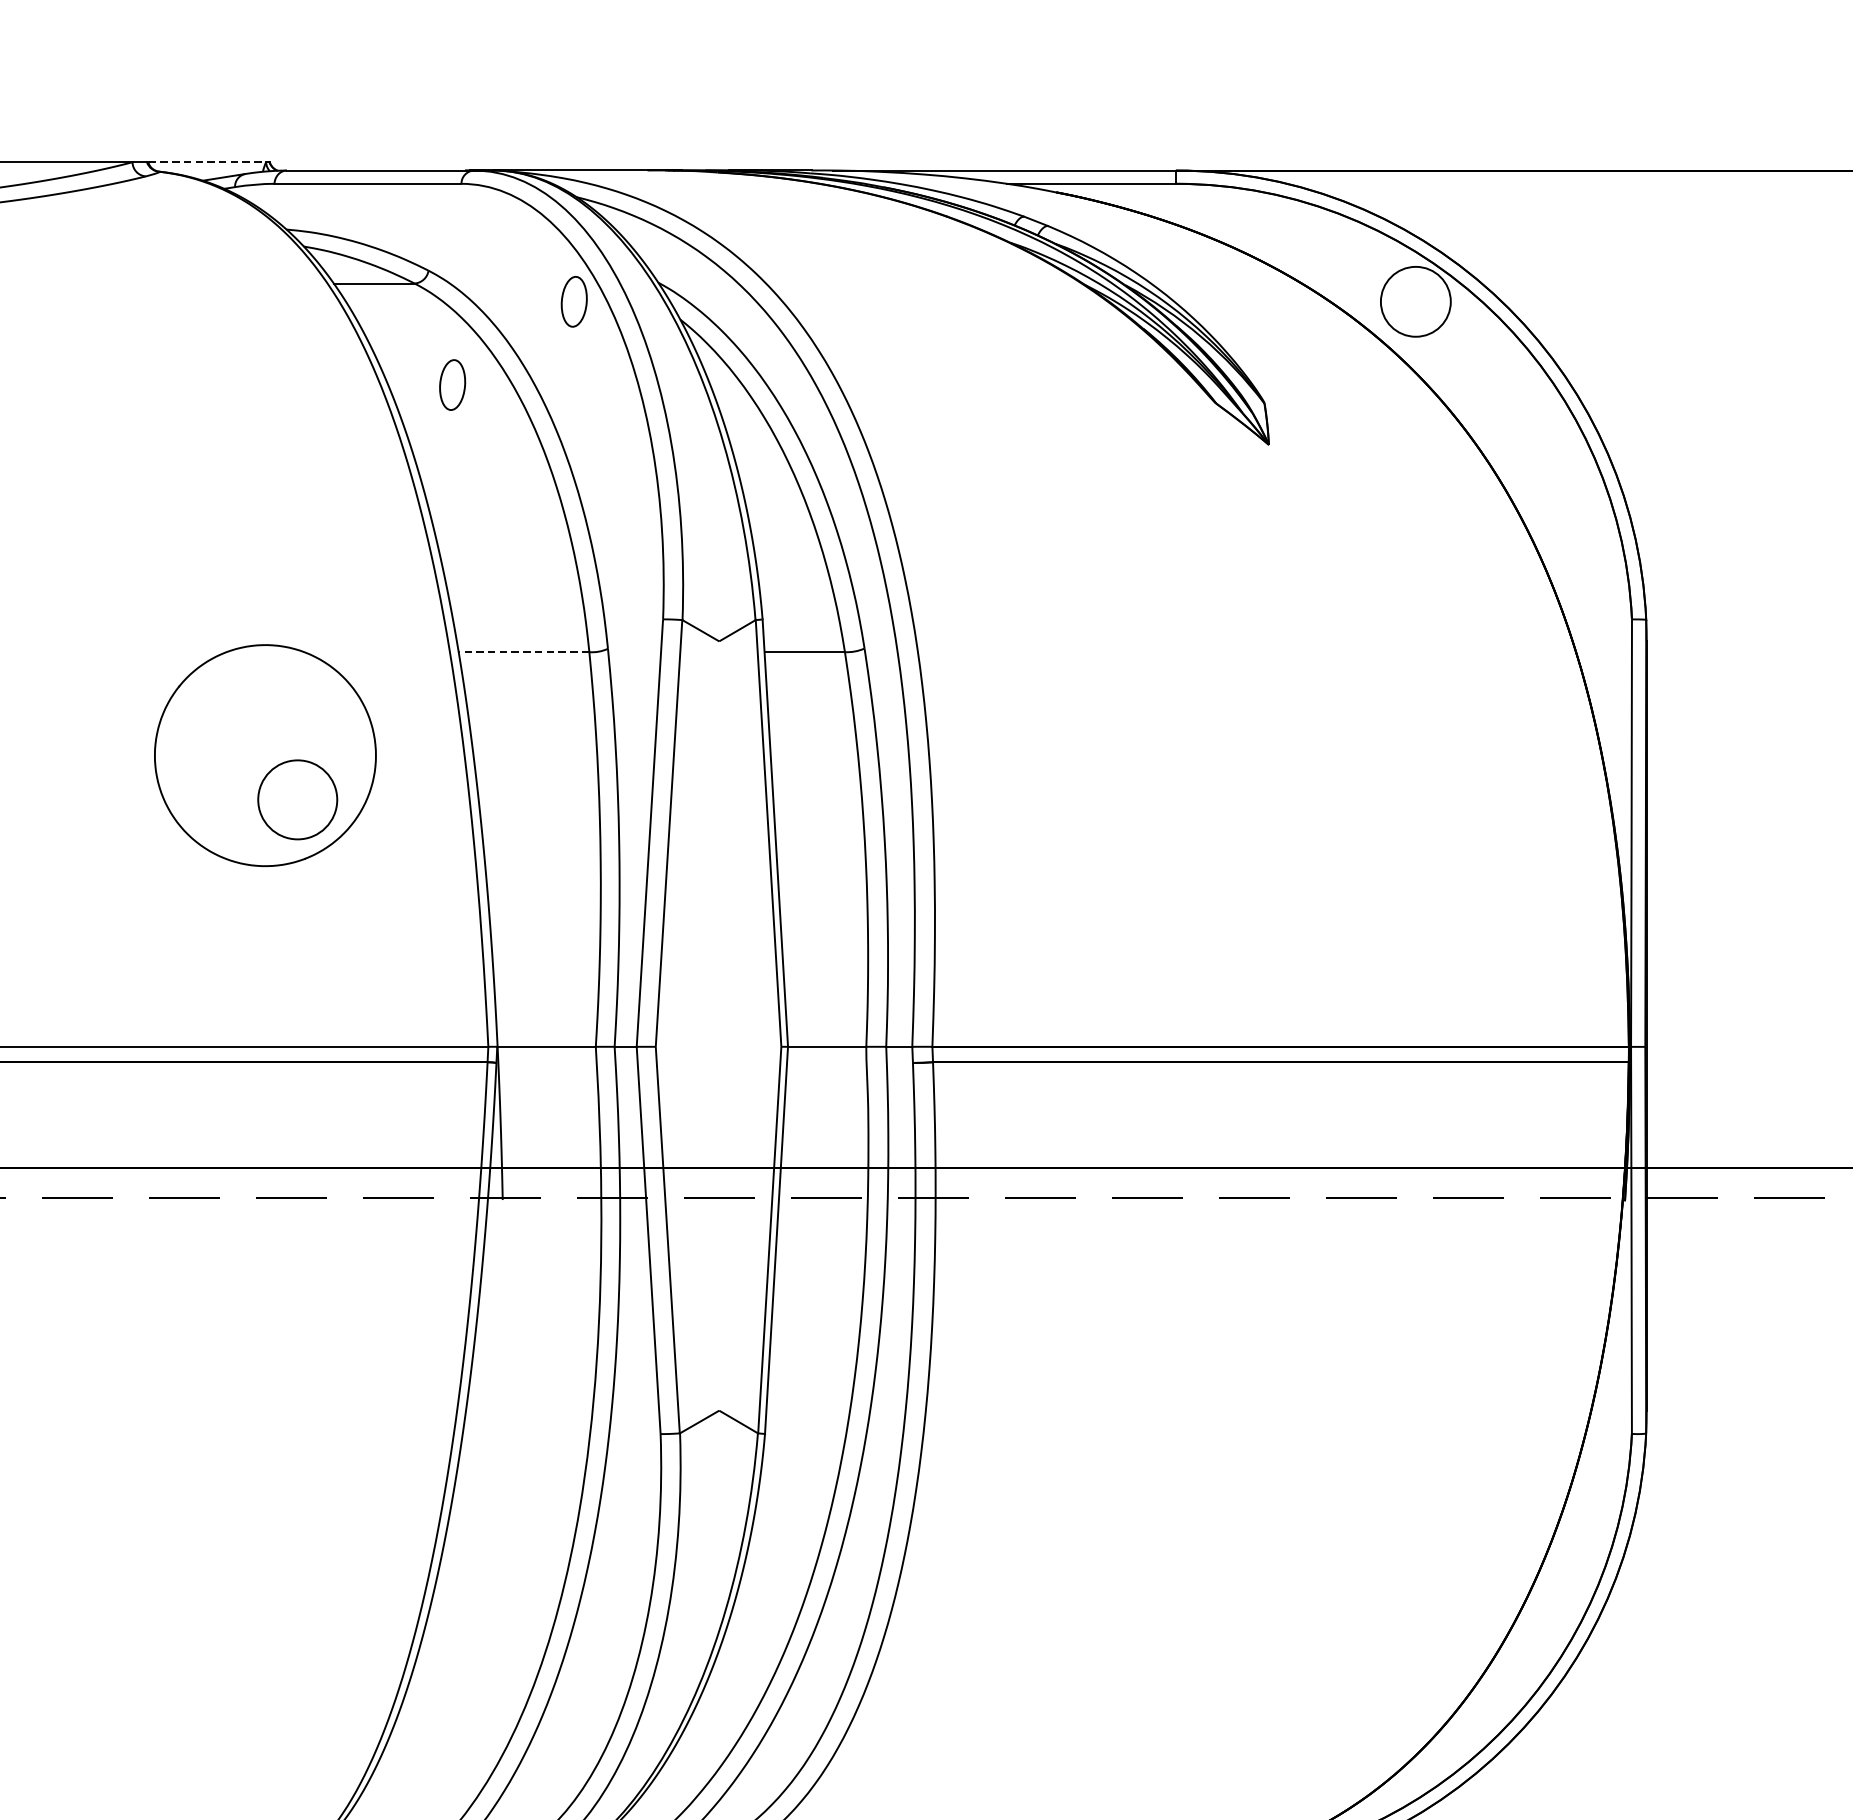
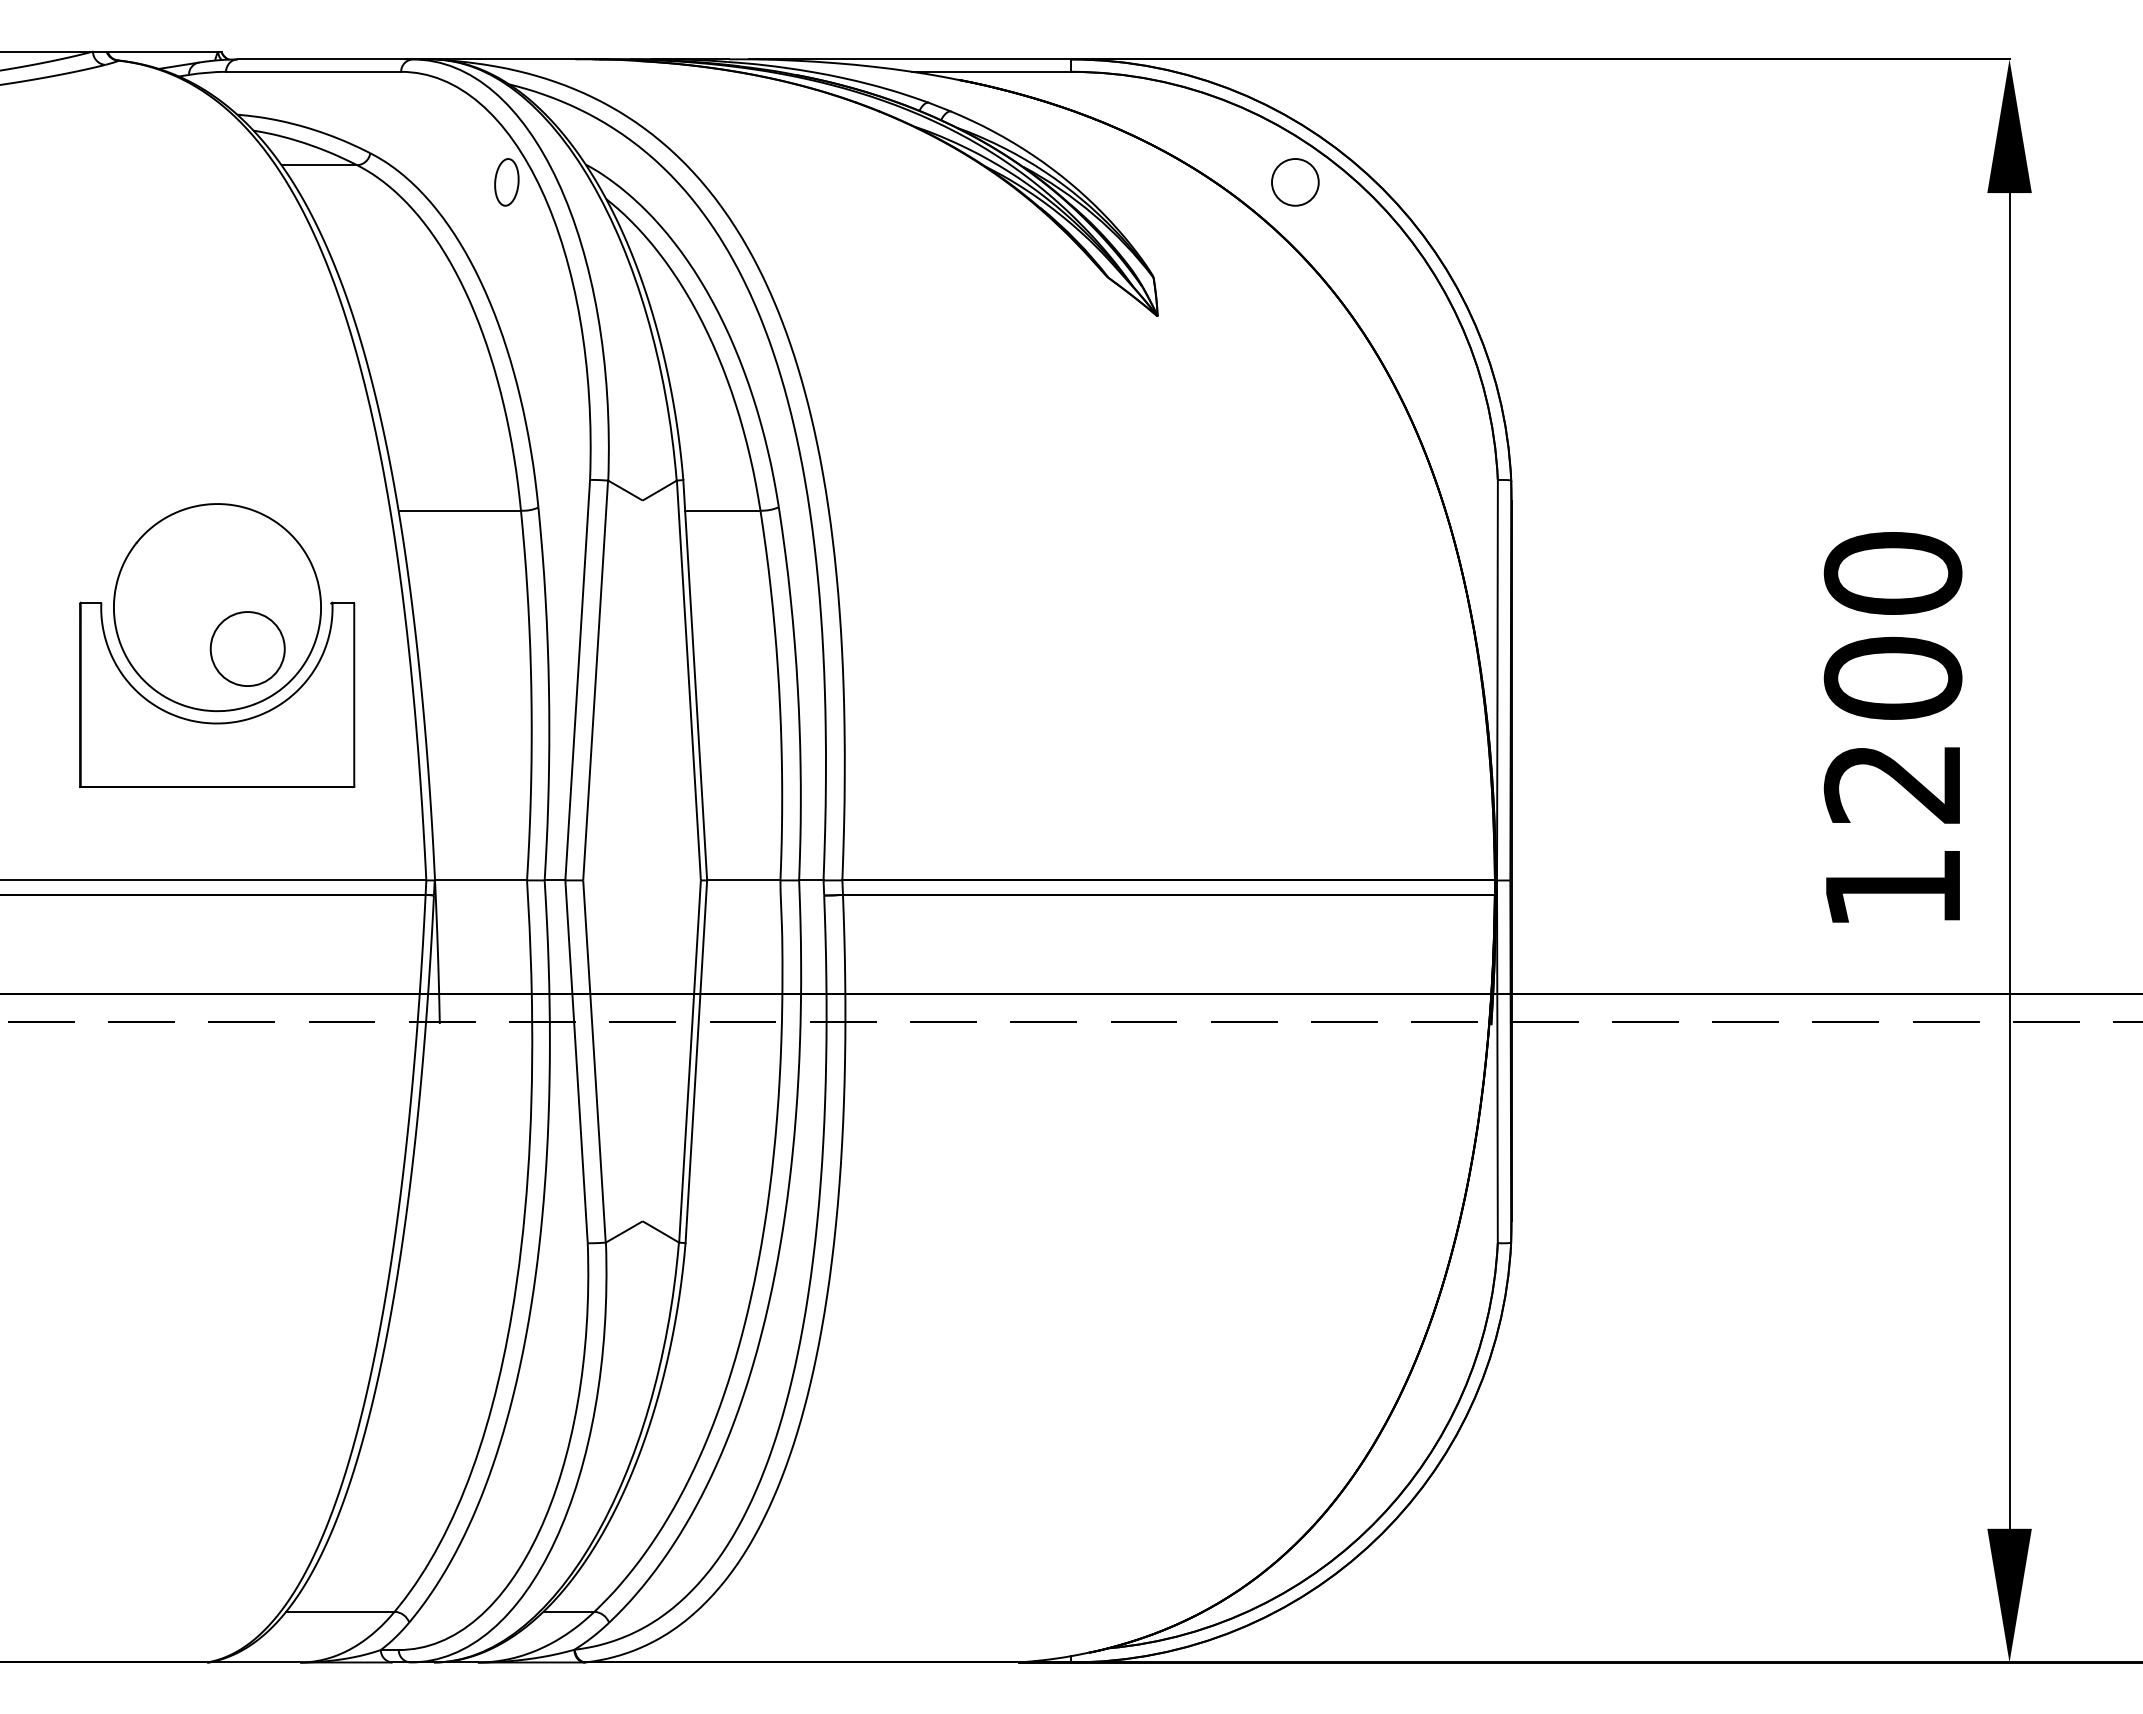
line: (207, 162) -> (163, 51), dashed -> solid
circle: (1414, 301) -> (1294, 182), size x0.71
part: (452, 385) -> (392, 260), removed
line: (523, 652) -> (459, 510), dashed -> solid
part: (265, 878) -> (217, 722), added

